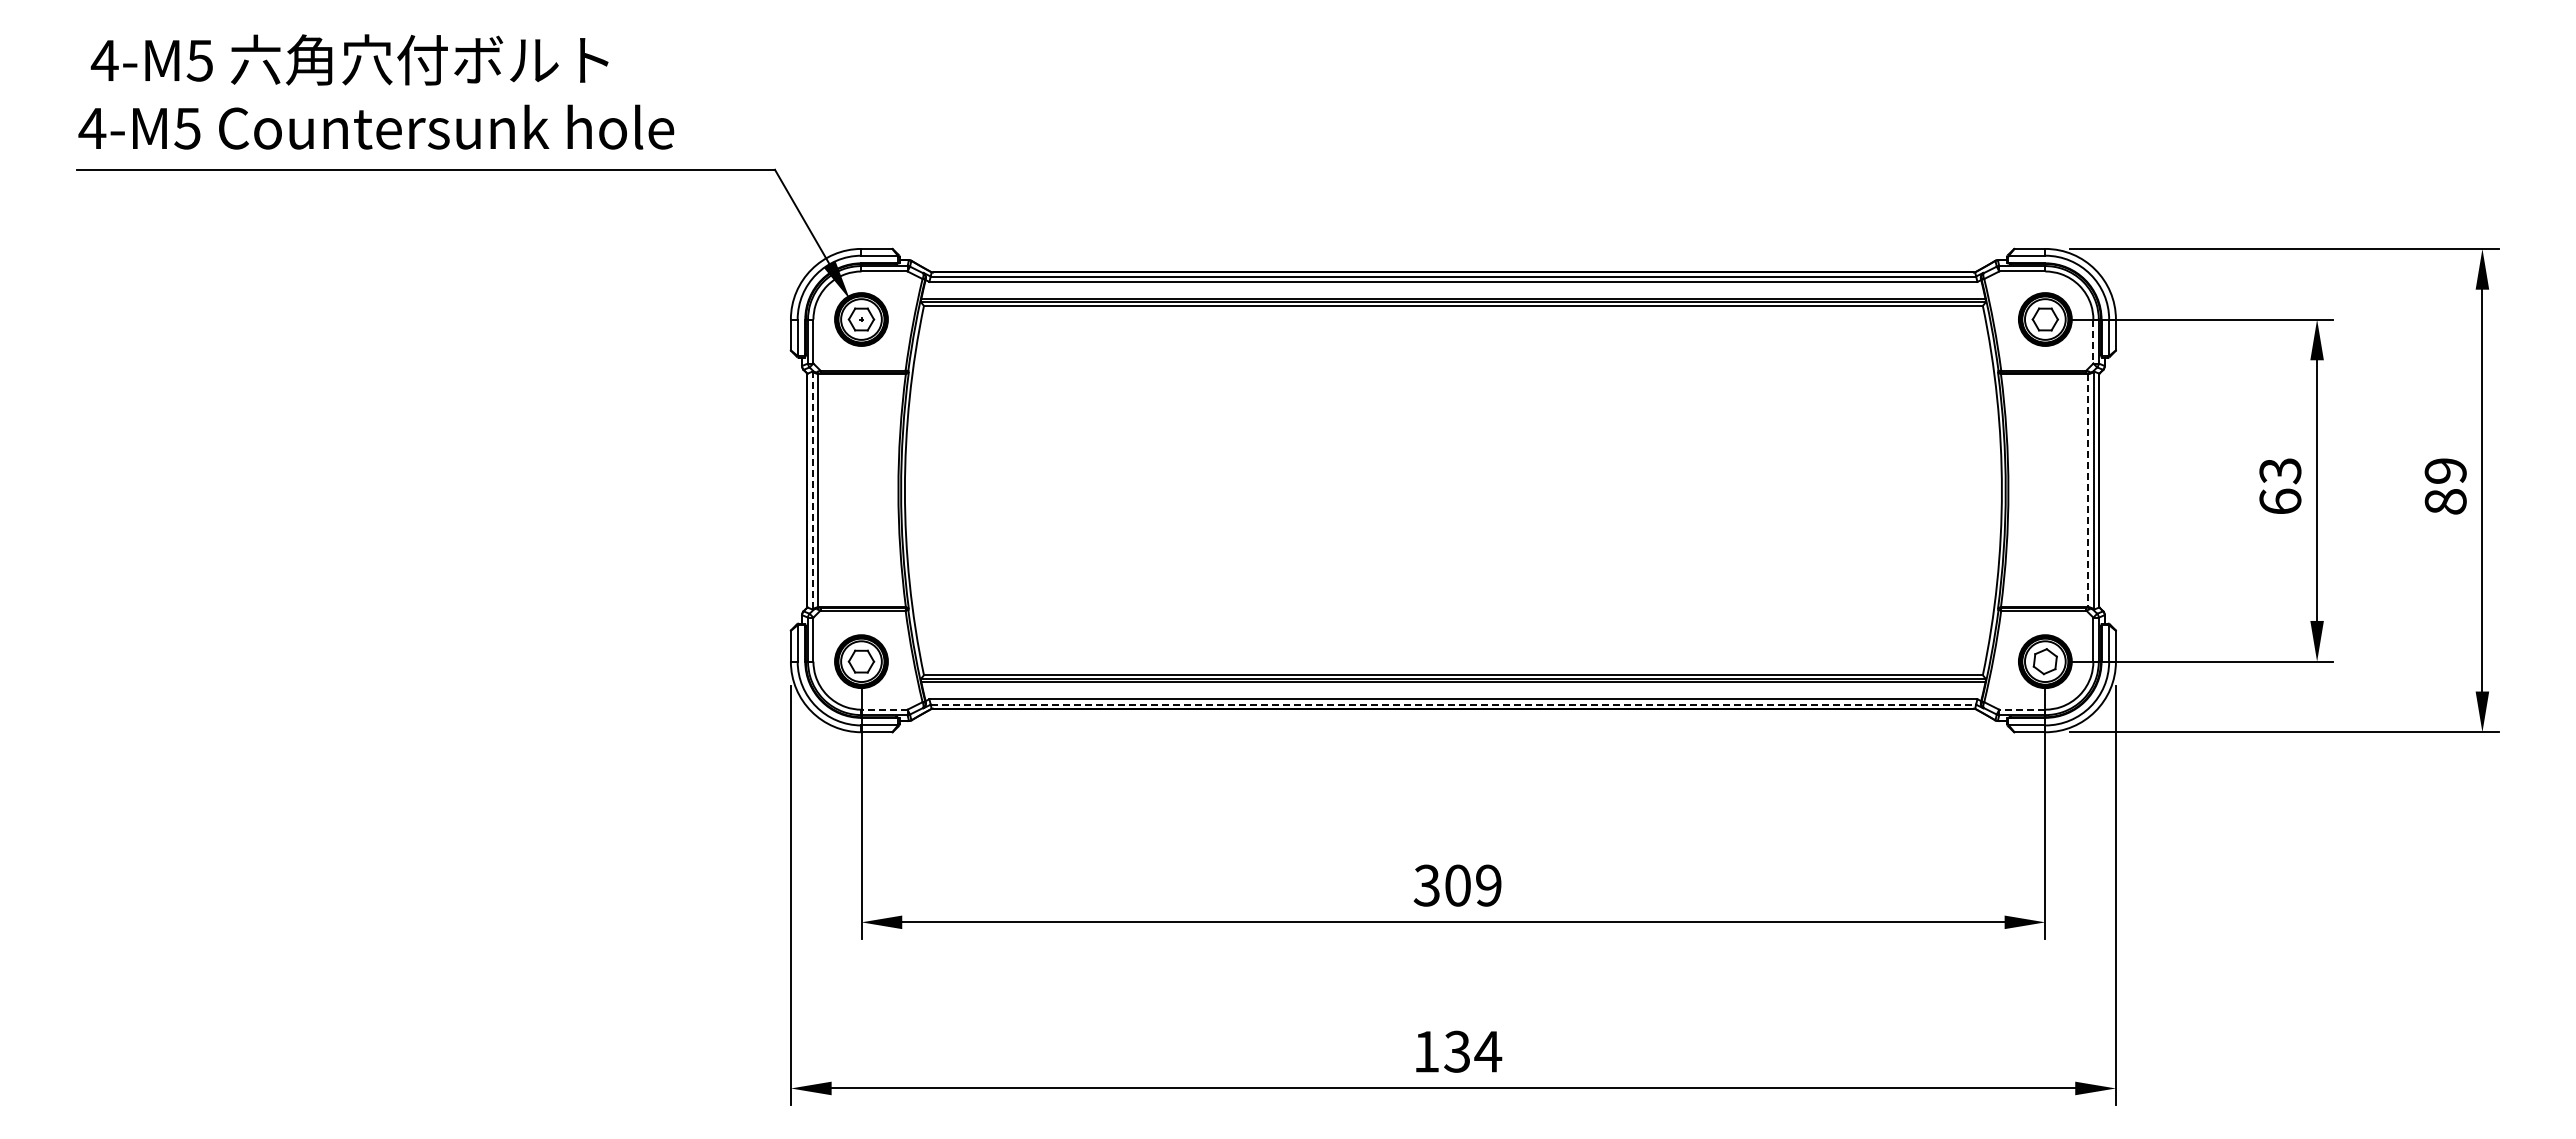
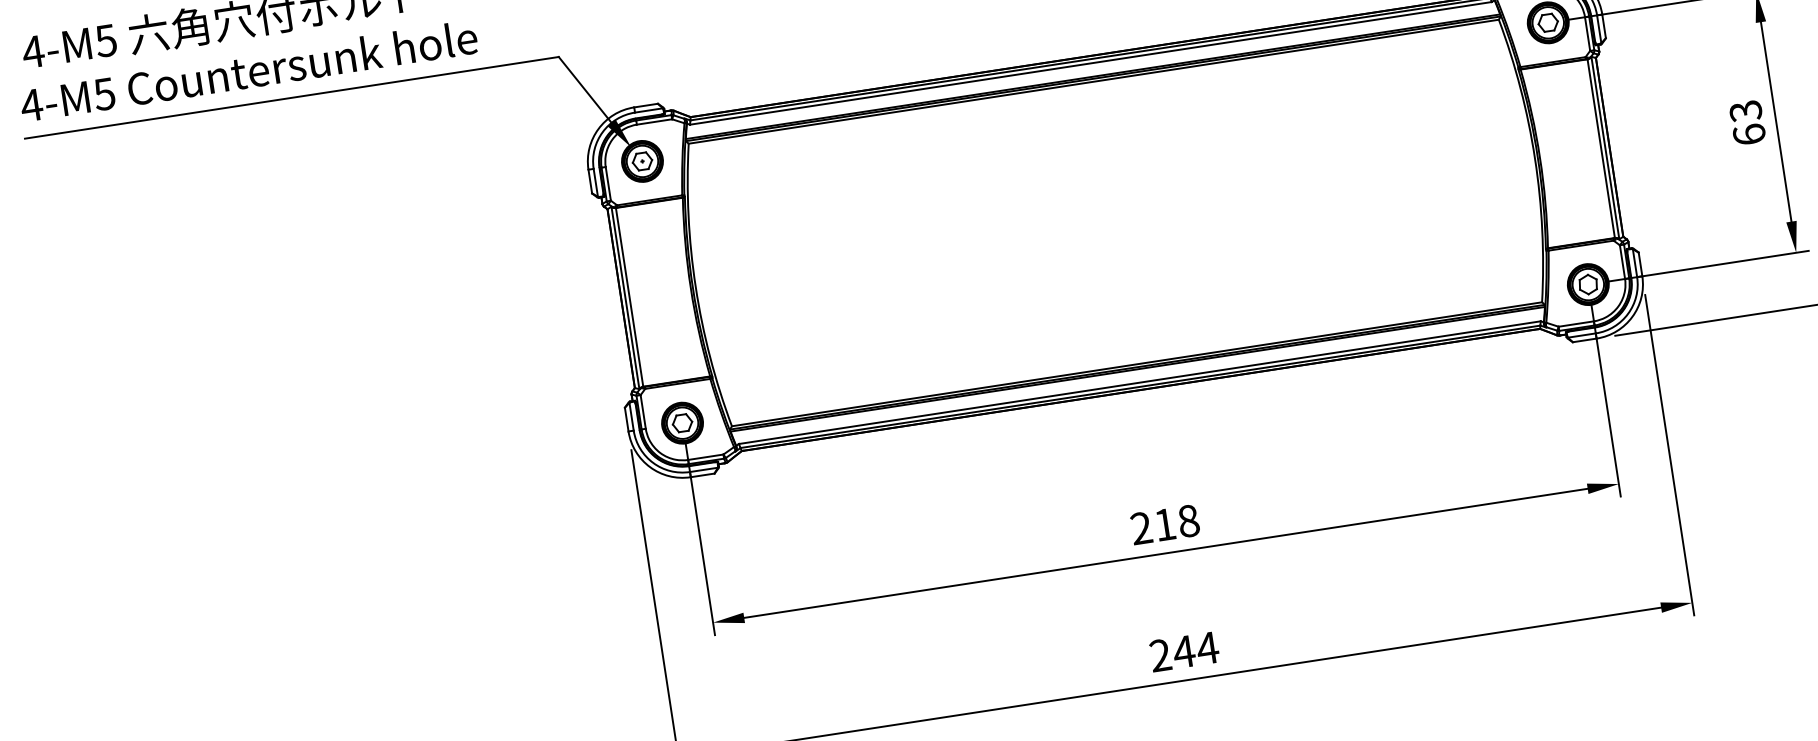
line: (2093, 342) -> (1587, 34), dashed -> solid
line: (2088, 490) -> (1601, 148), dashed -> solid
line: (813, 491) -> (625, 298), dashed -> solid
line: (1453, 704) -> (1140, 386), dashed -> solid
line: (884, 709) -> (705, 457), dashed -> solid
line: (2021, 709) -> (1575, 323), dashed -> solid
text: (1457, 885) -> (1164, 524), 309 -> 218
text: (1442, 1051) -> (1172, 653), 134 -> 244

